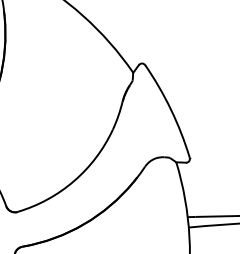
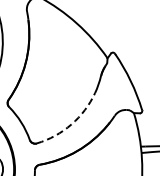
arc: (74, 180) -> (71, 124), solid -> dashed

